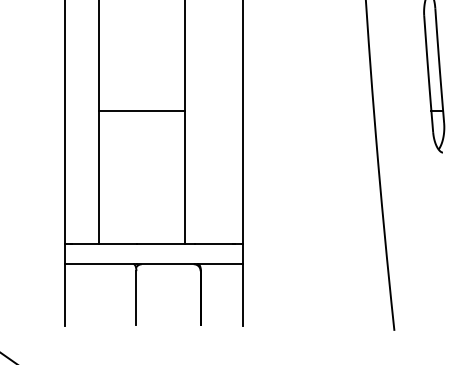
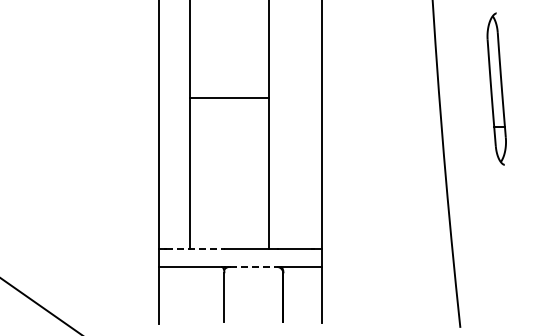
line: (141, 110) -> (229, 97), moved
line: (104, 244) -> (195, 248), solid -> dashed
line: (168, 263) -> (253, 266), solid -> dashed

